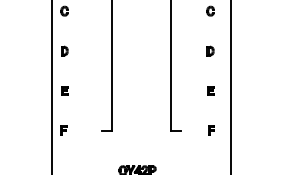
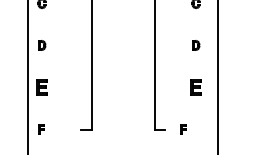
part: (64, 90) -> (41, 87), size x1.6
part: (210, 90) -> (195, 87), size x1.6
part: (211, 130) -> (183, 129), moved

